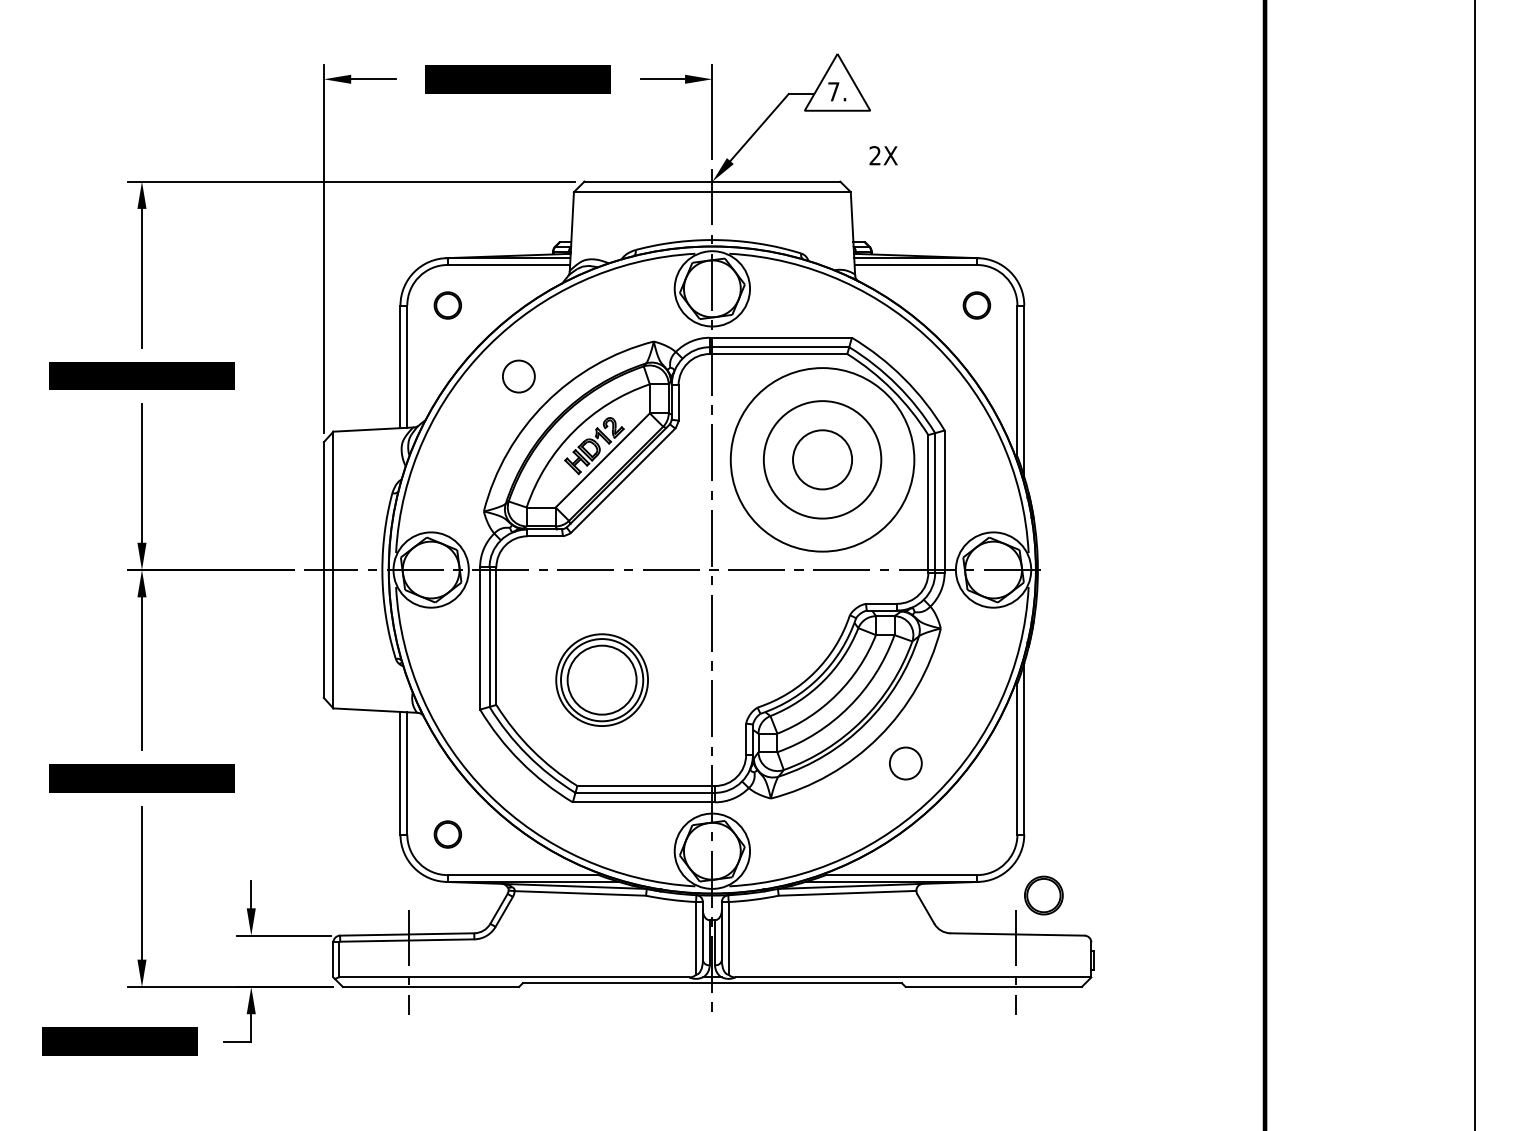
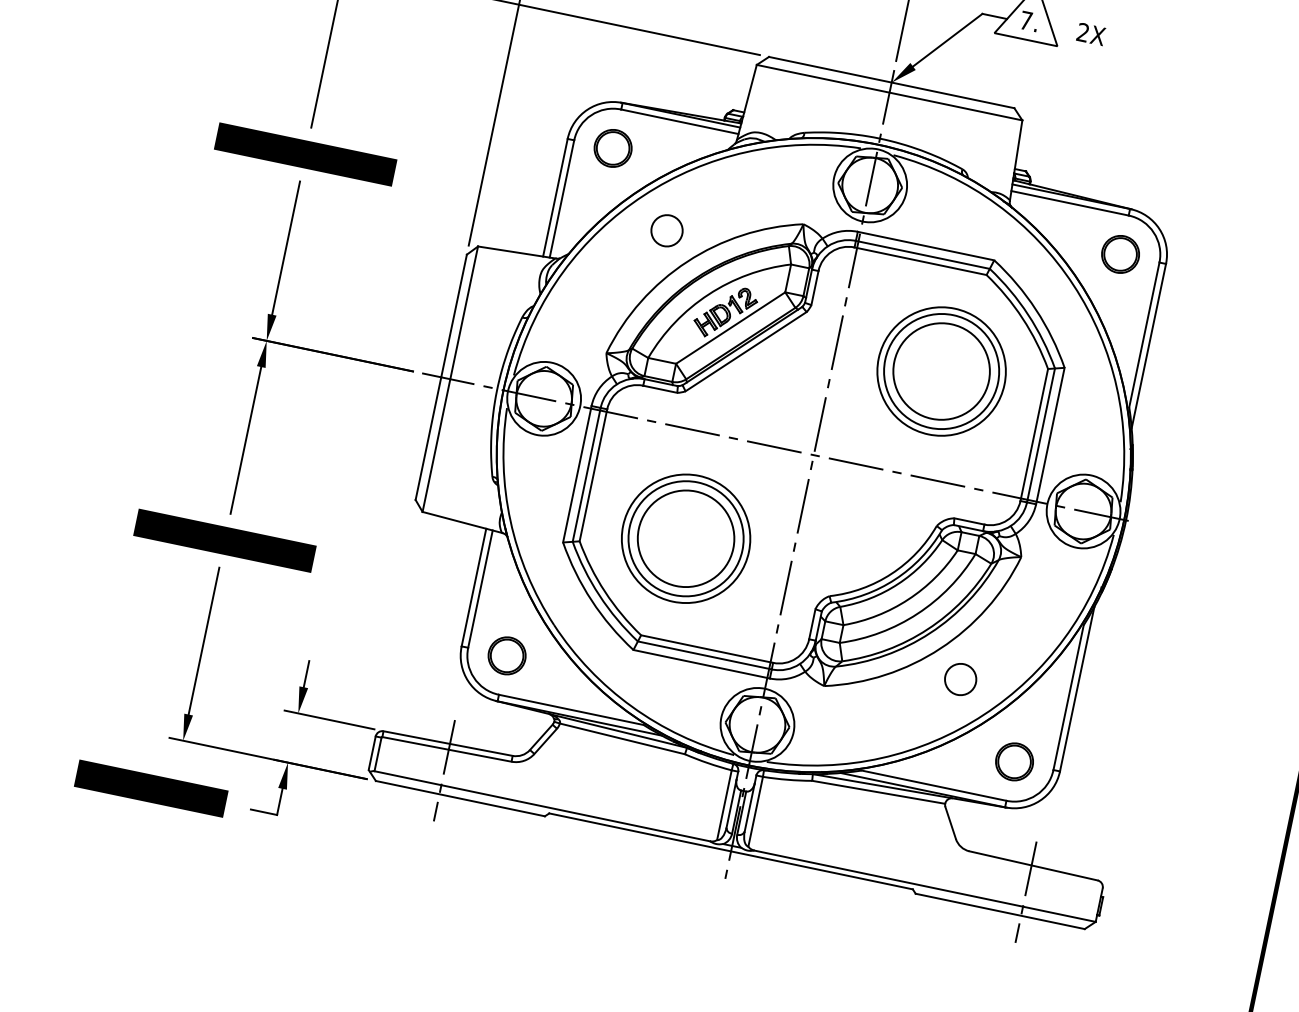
text: (883, 155) -> (1091, 34), moved
part: (447, 305) -> (612, 148), size x1.43
part: (976, 305) -> (1120, 254), size x1.43
circle: (822, 459) -> (941, 371), size x0.71
circle: (822, 459) -> (941, 371), size x1.67
part: (601, 679) -> (685, 537), size x1.43
part: (447, 834) -> (506, 655), size x1.43
part: (1043, 895) -> (1014, 761), moved

